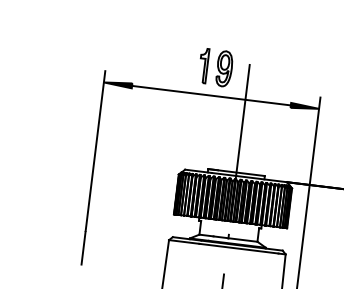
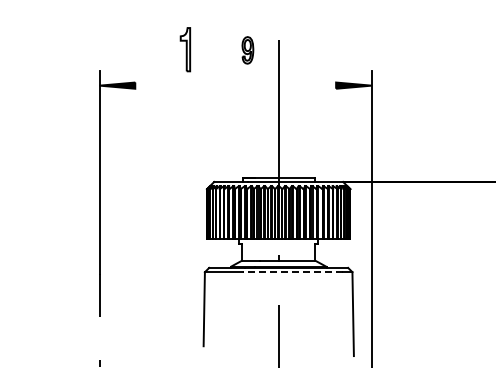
part: (203, 65) -> (185, 49), moved
part: (224, 69) -> (247, 50), size x0.6
line: (211, 95) -> (235, 85), removed
line: (238, 248) -> (292, 272), solid -> dashed

